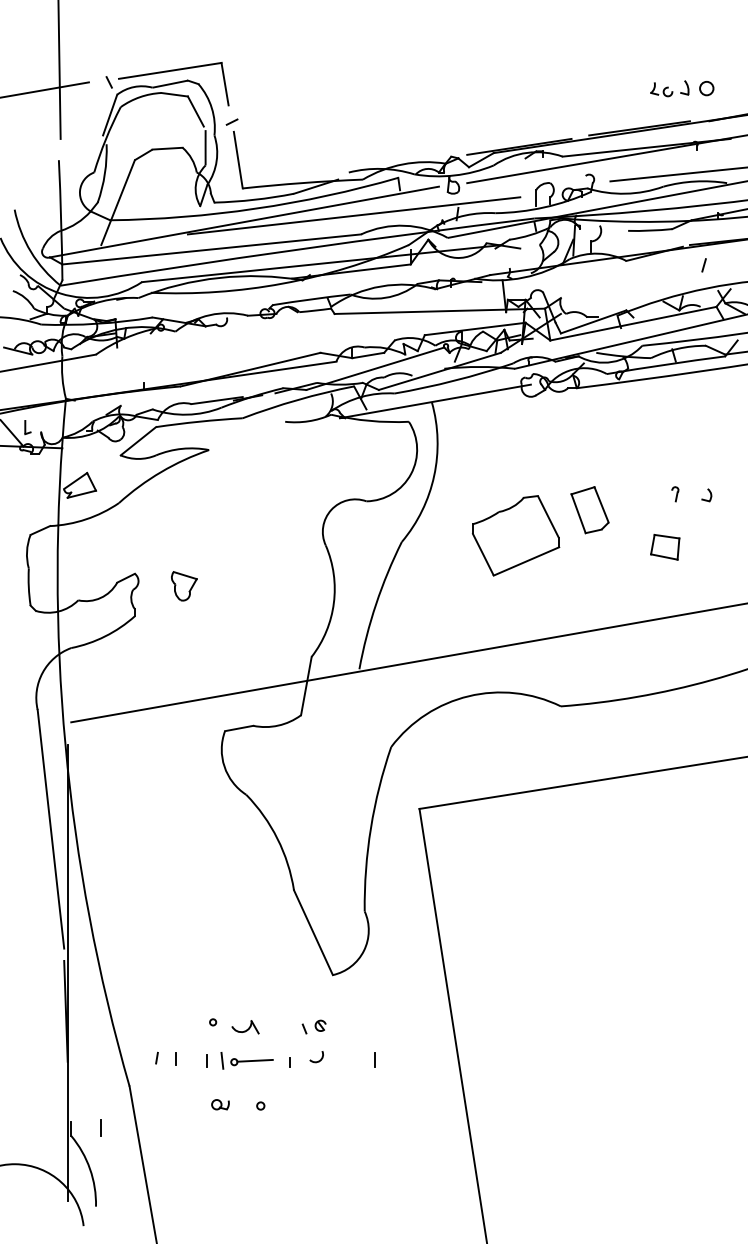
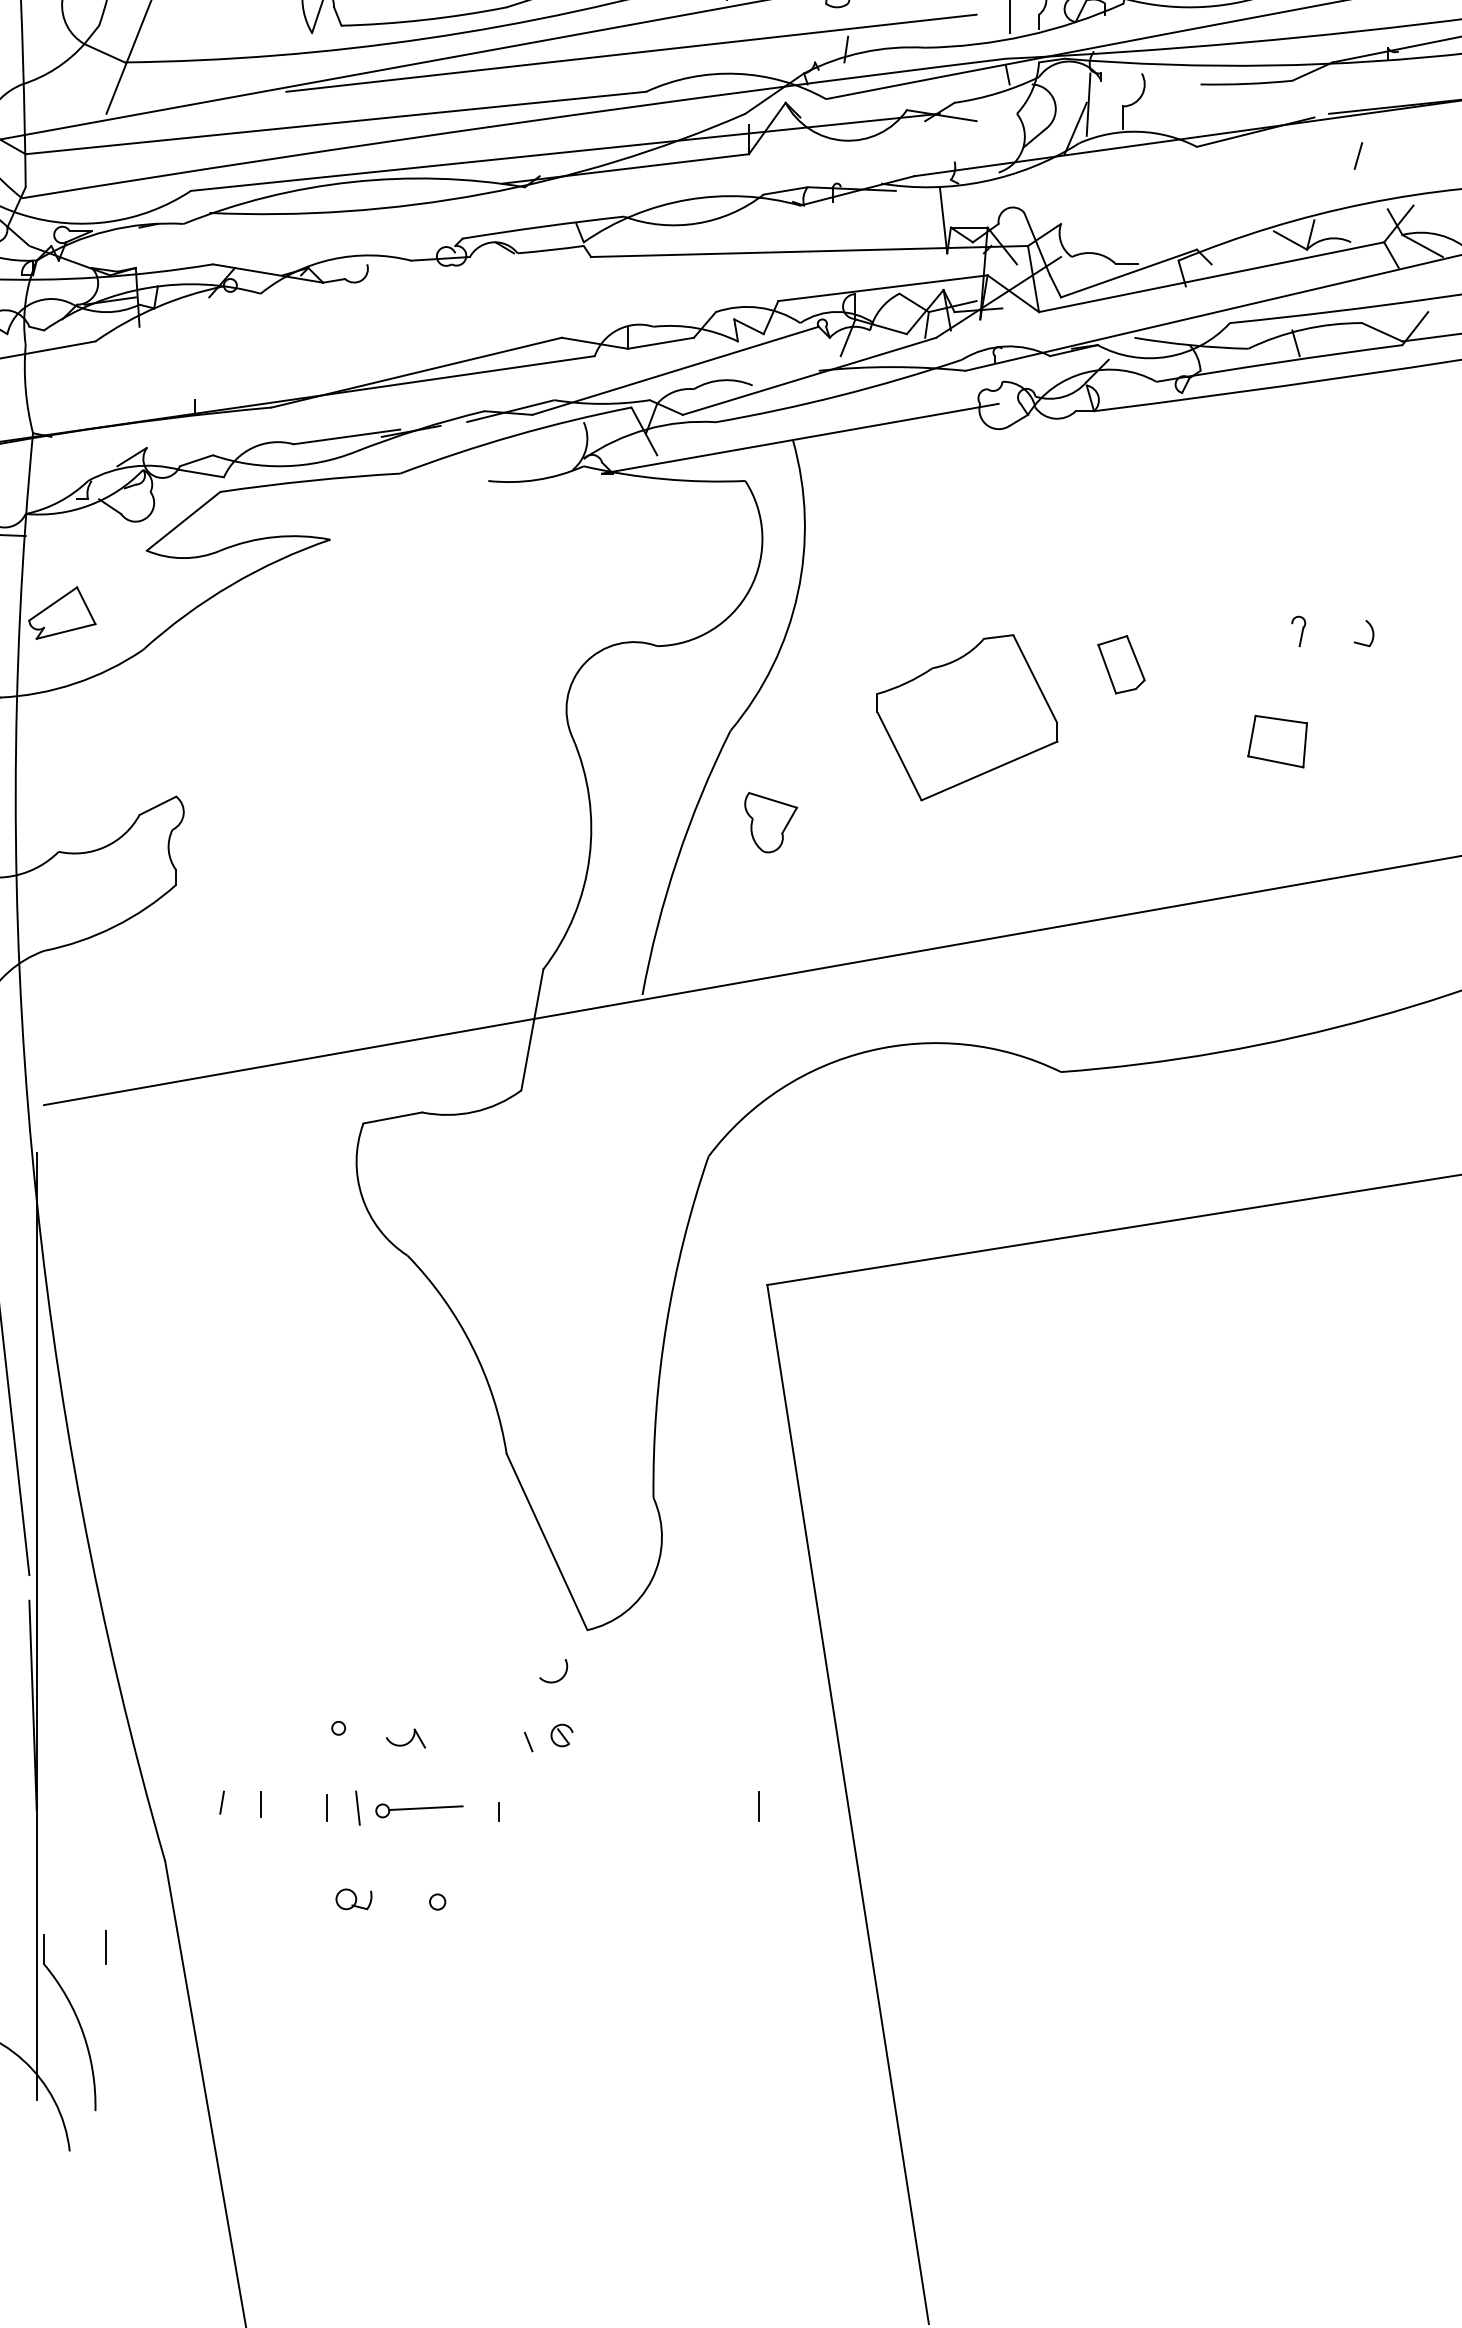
part: (589, 510) -> (1120, 665), size x0.6
part: (184, 586) -> (771, 823), moved
part: (245, 1027) -> (405, 1738), size x0.7
line: (374, 1059) -> (756, 1805), moved
arc: (318, 1060) -> (557, 1678), moved

